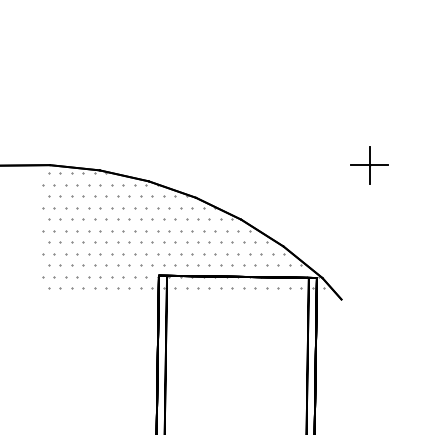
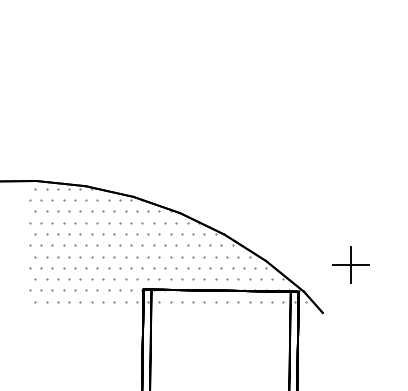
part: (369, 165) -> (350, 265), moved

